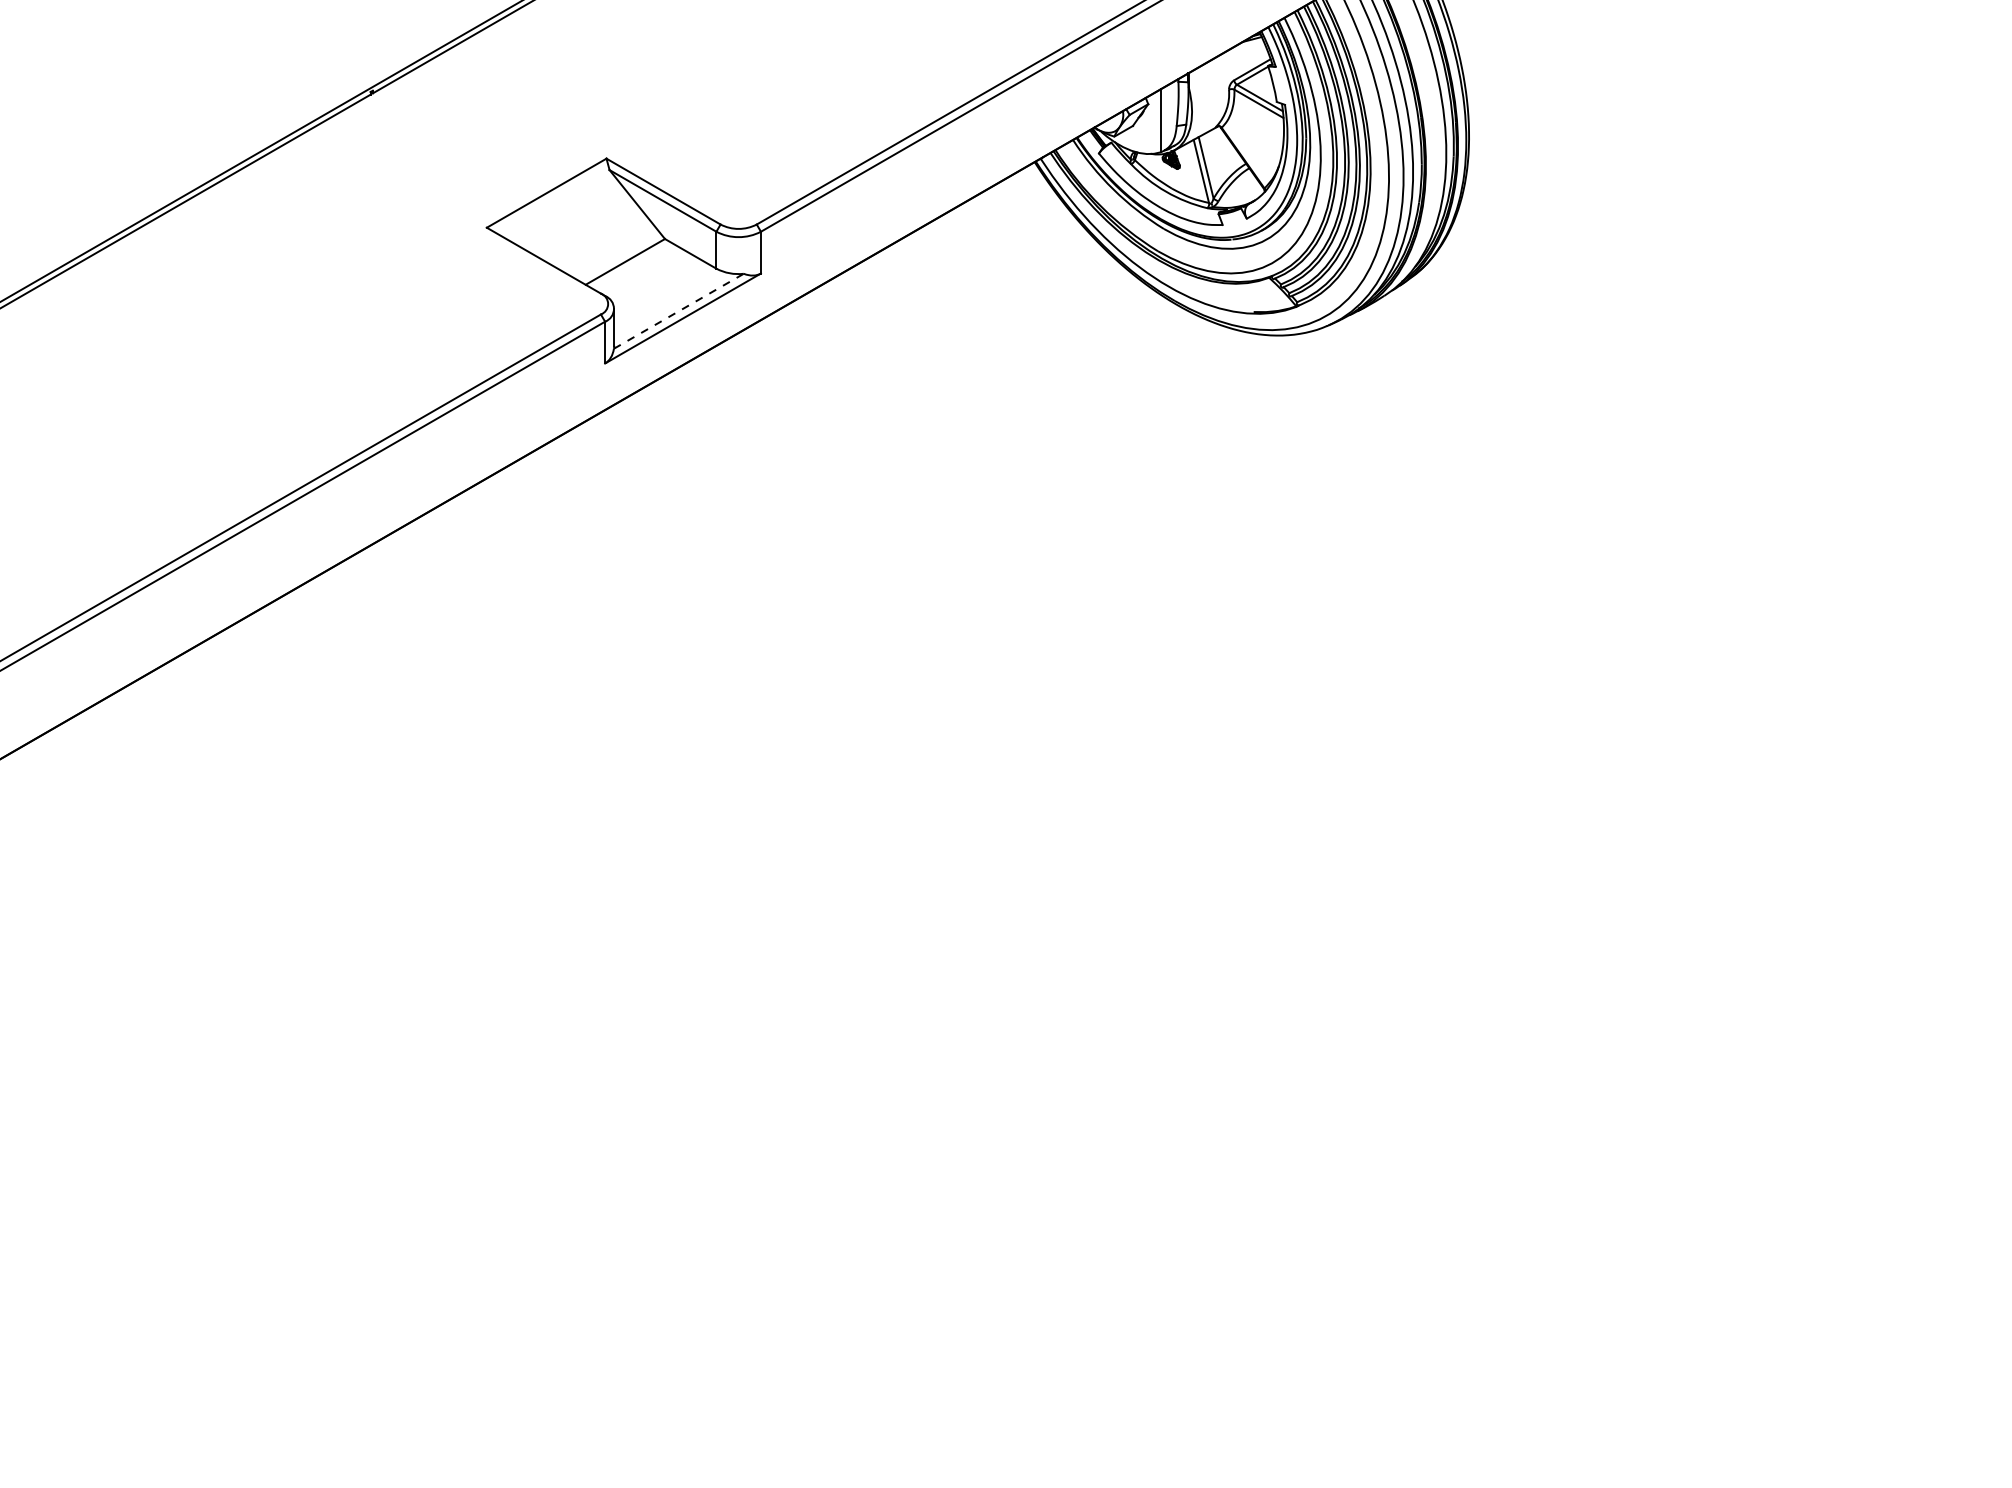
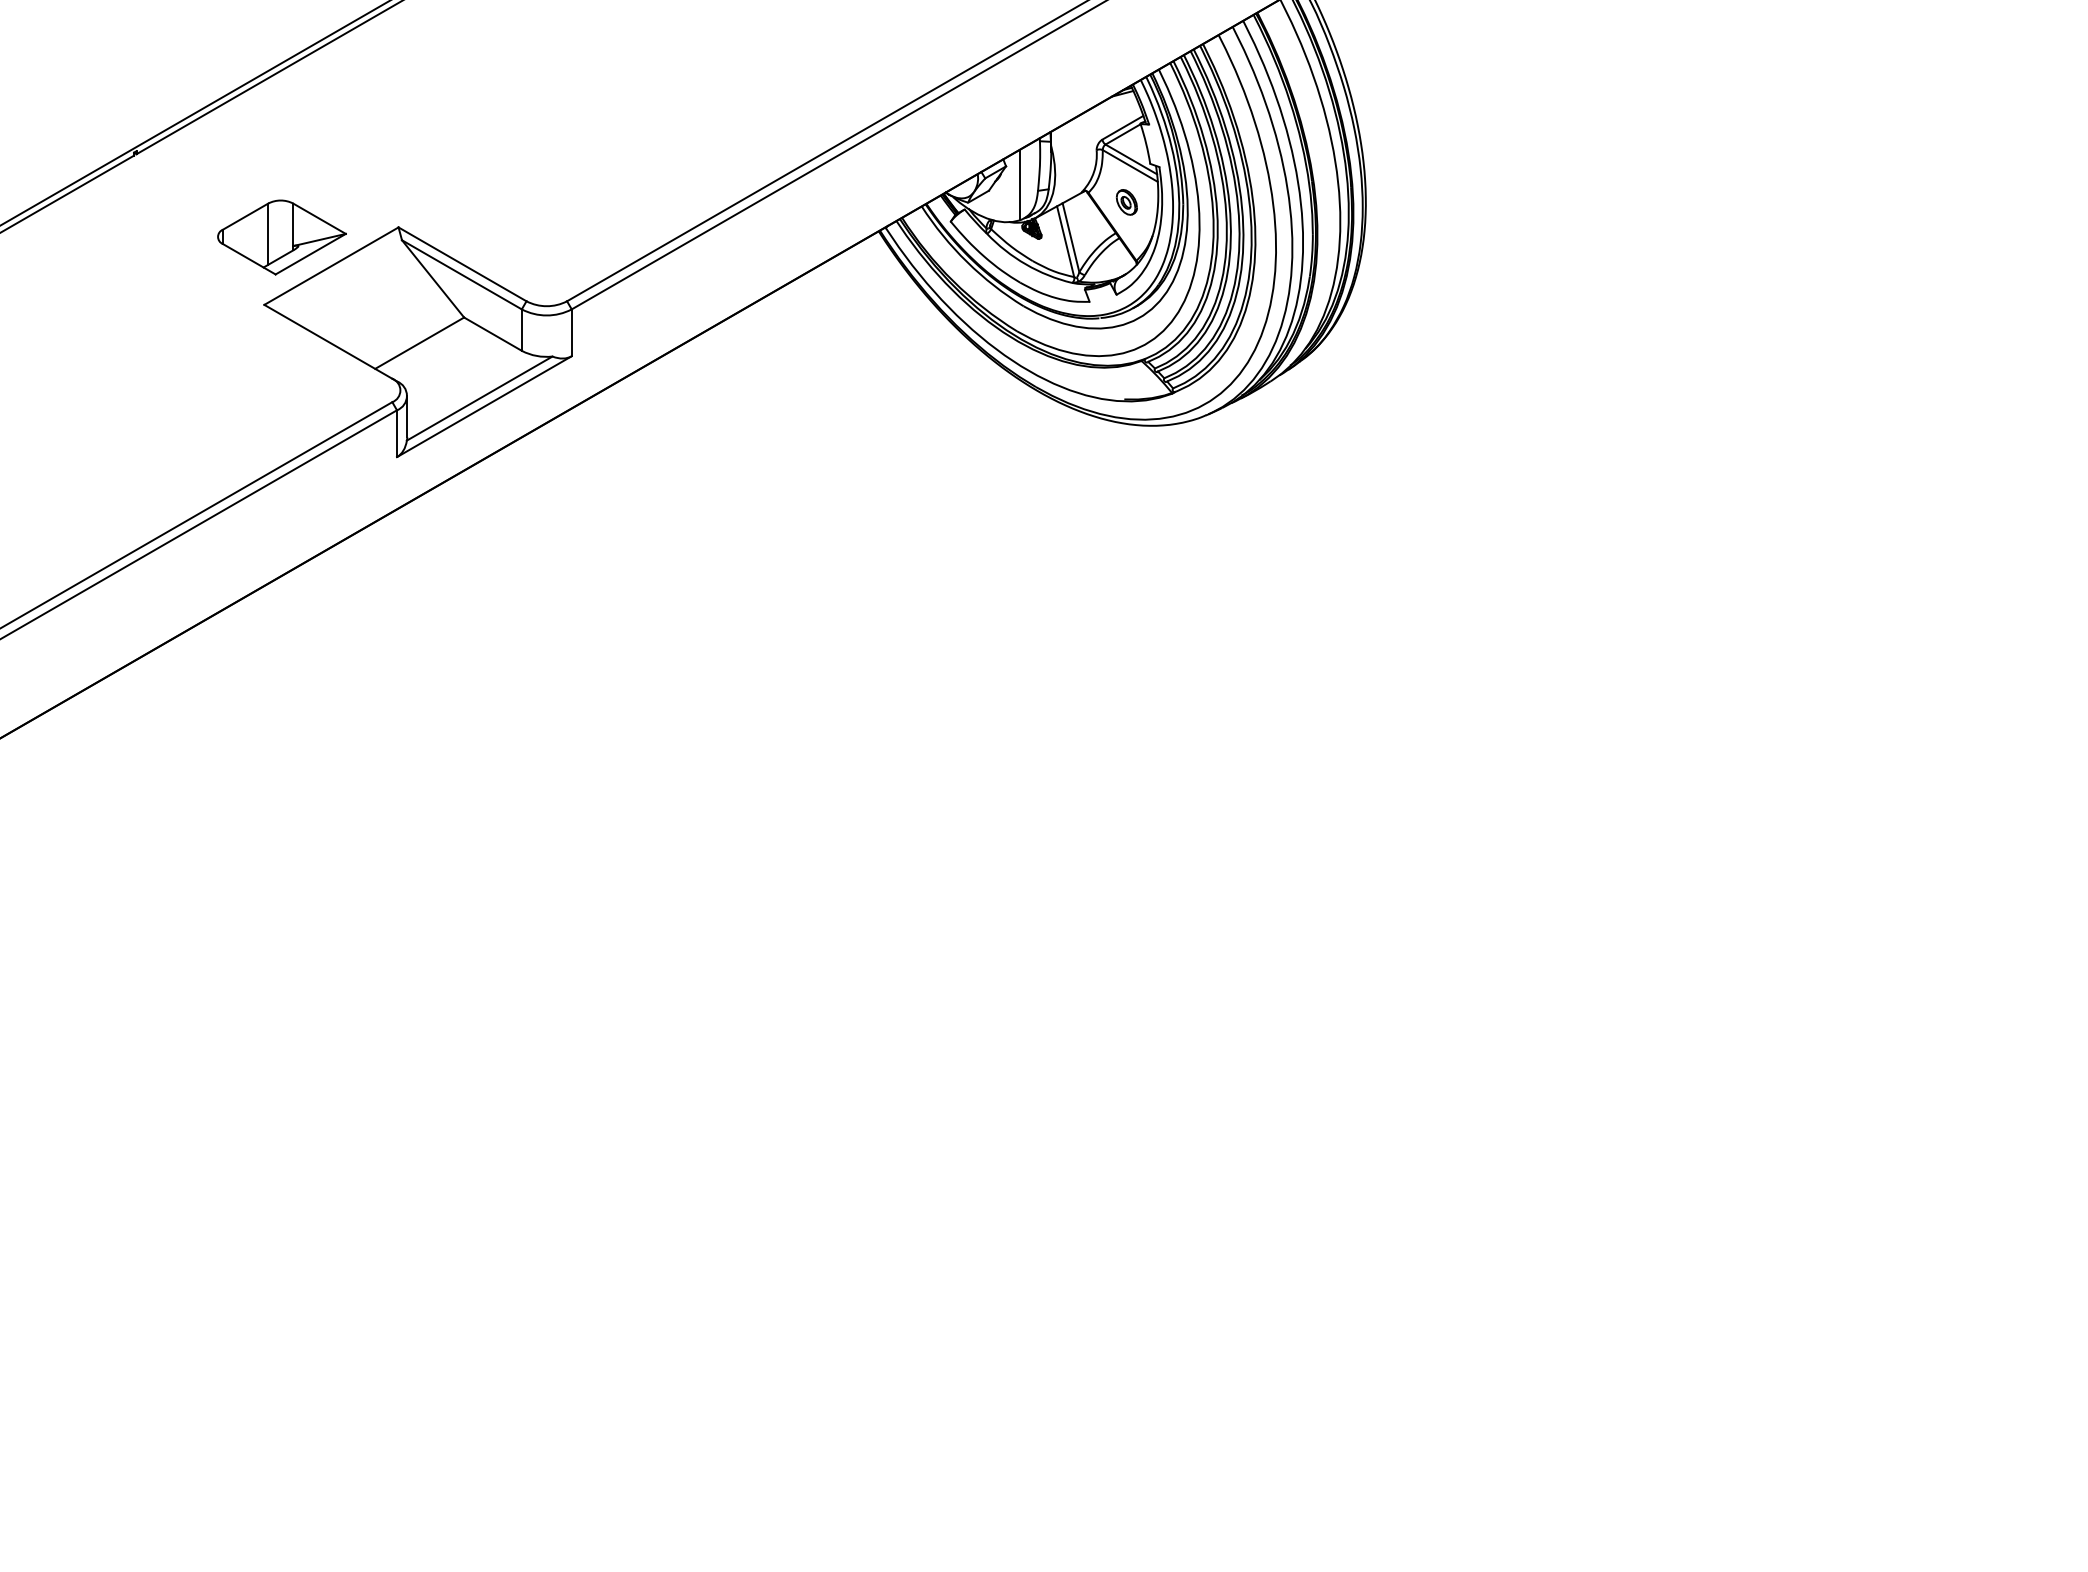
part: (1255, 136) -> (1126, 202), added
part: (502, 167) -> (281, 237), added
line: (678, 311) -> (479, 398), dashed -> solid

